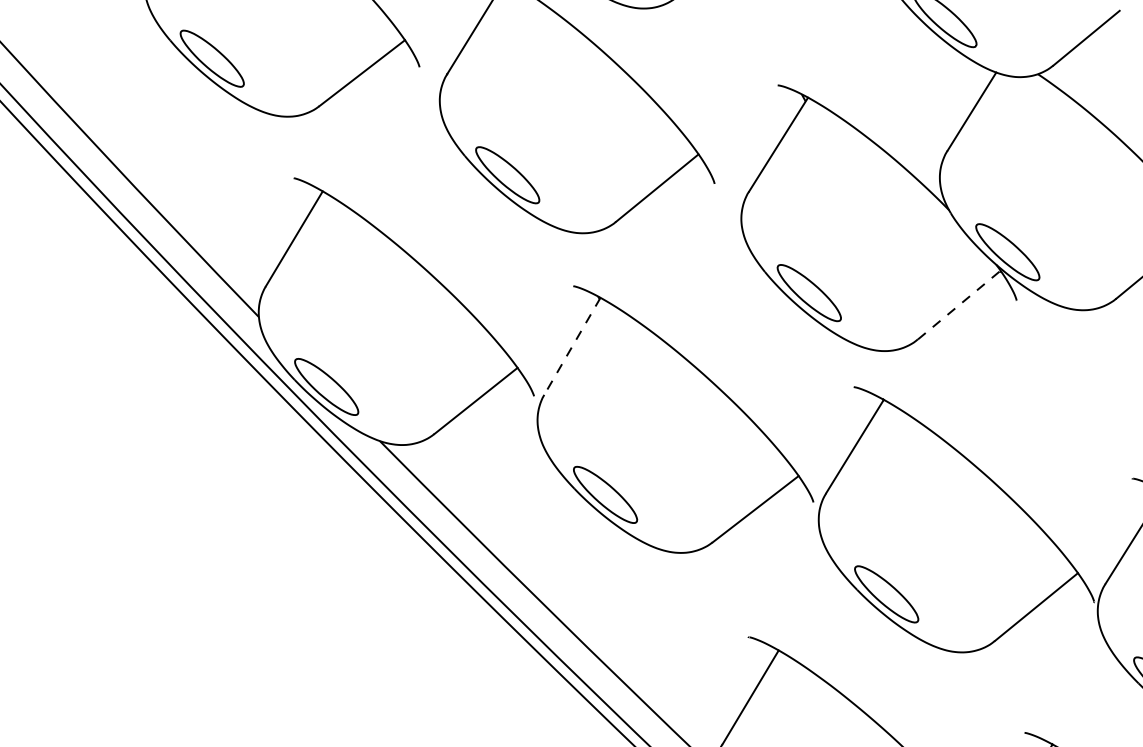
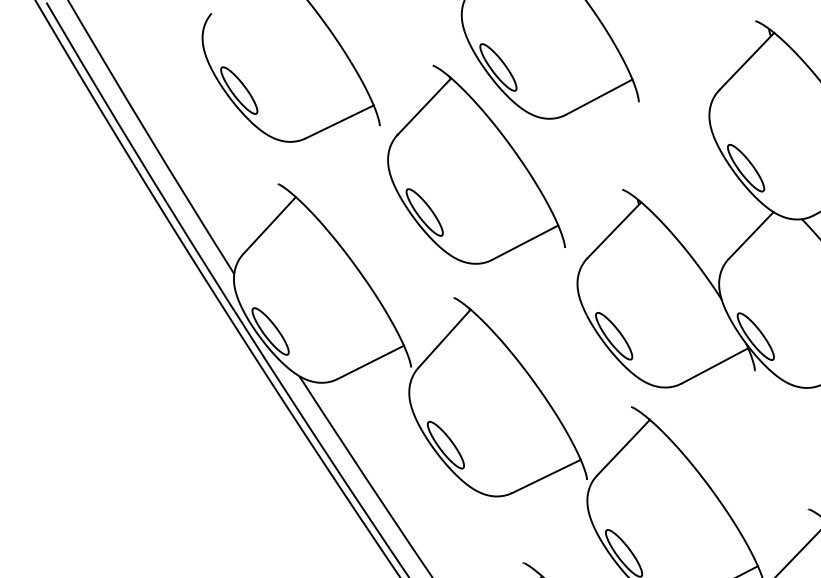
line: (959, 304) -> (715, 365), dashed -> solid
line: (572, 347) -> (444, 339), dashed -> solid

